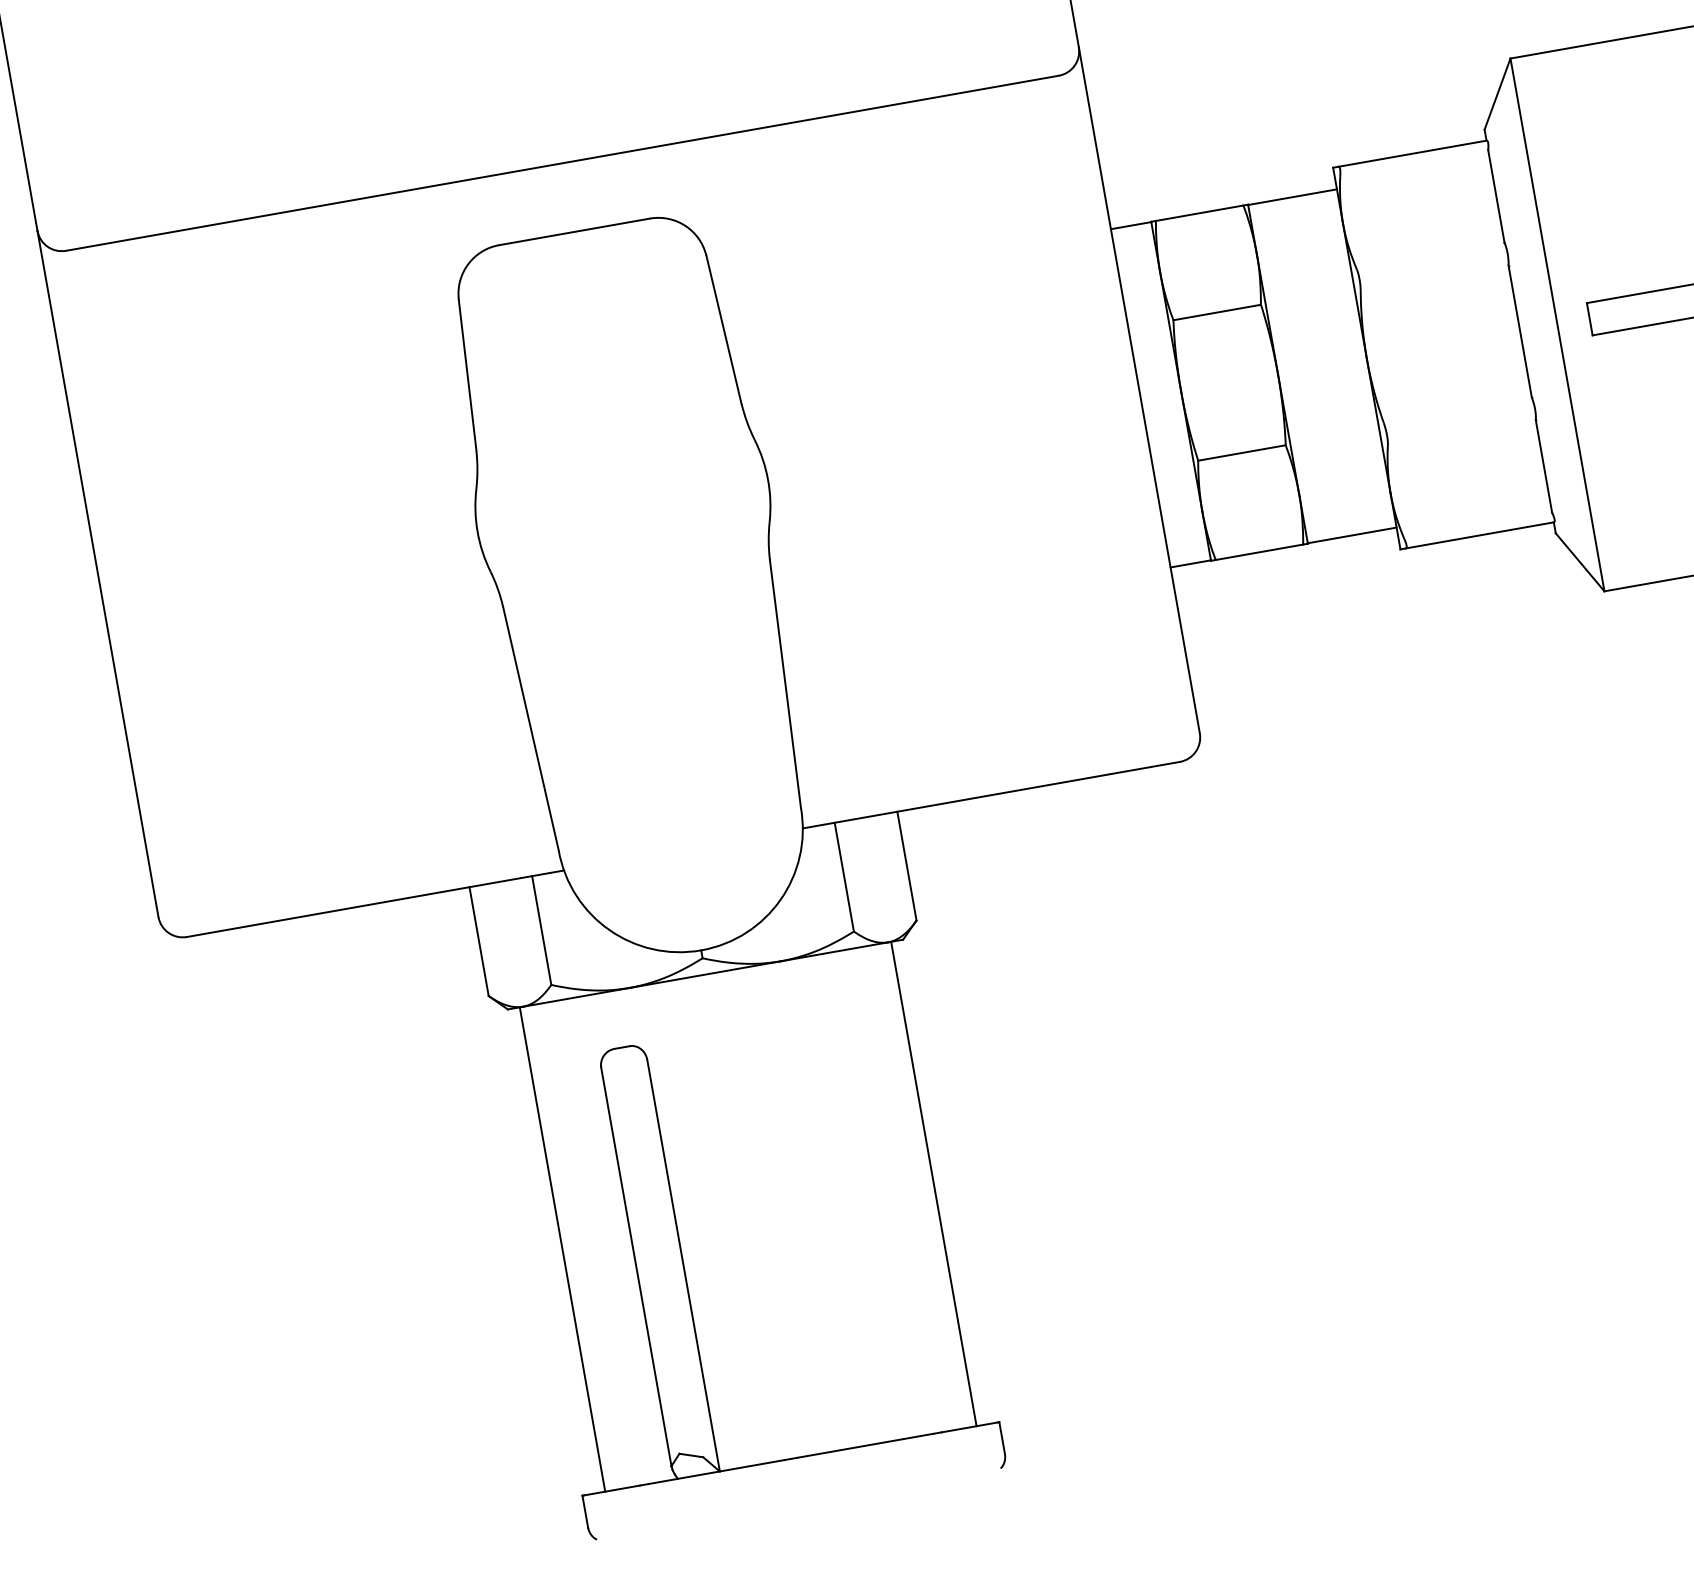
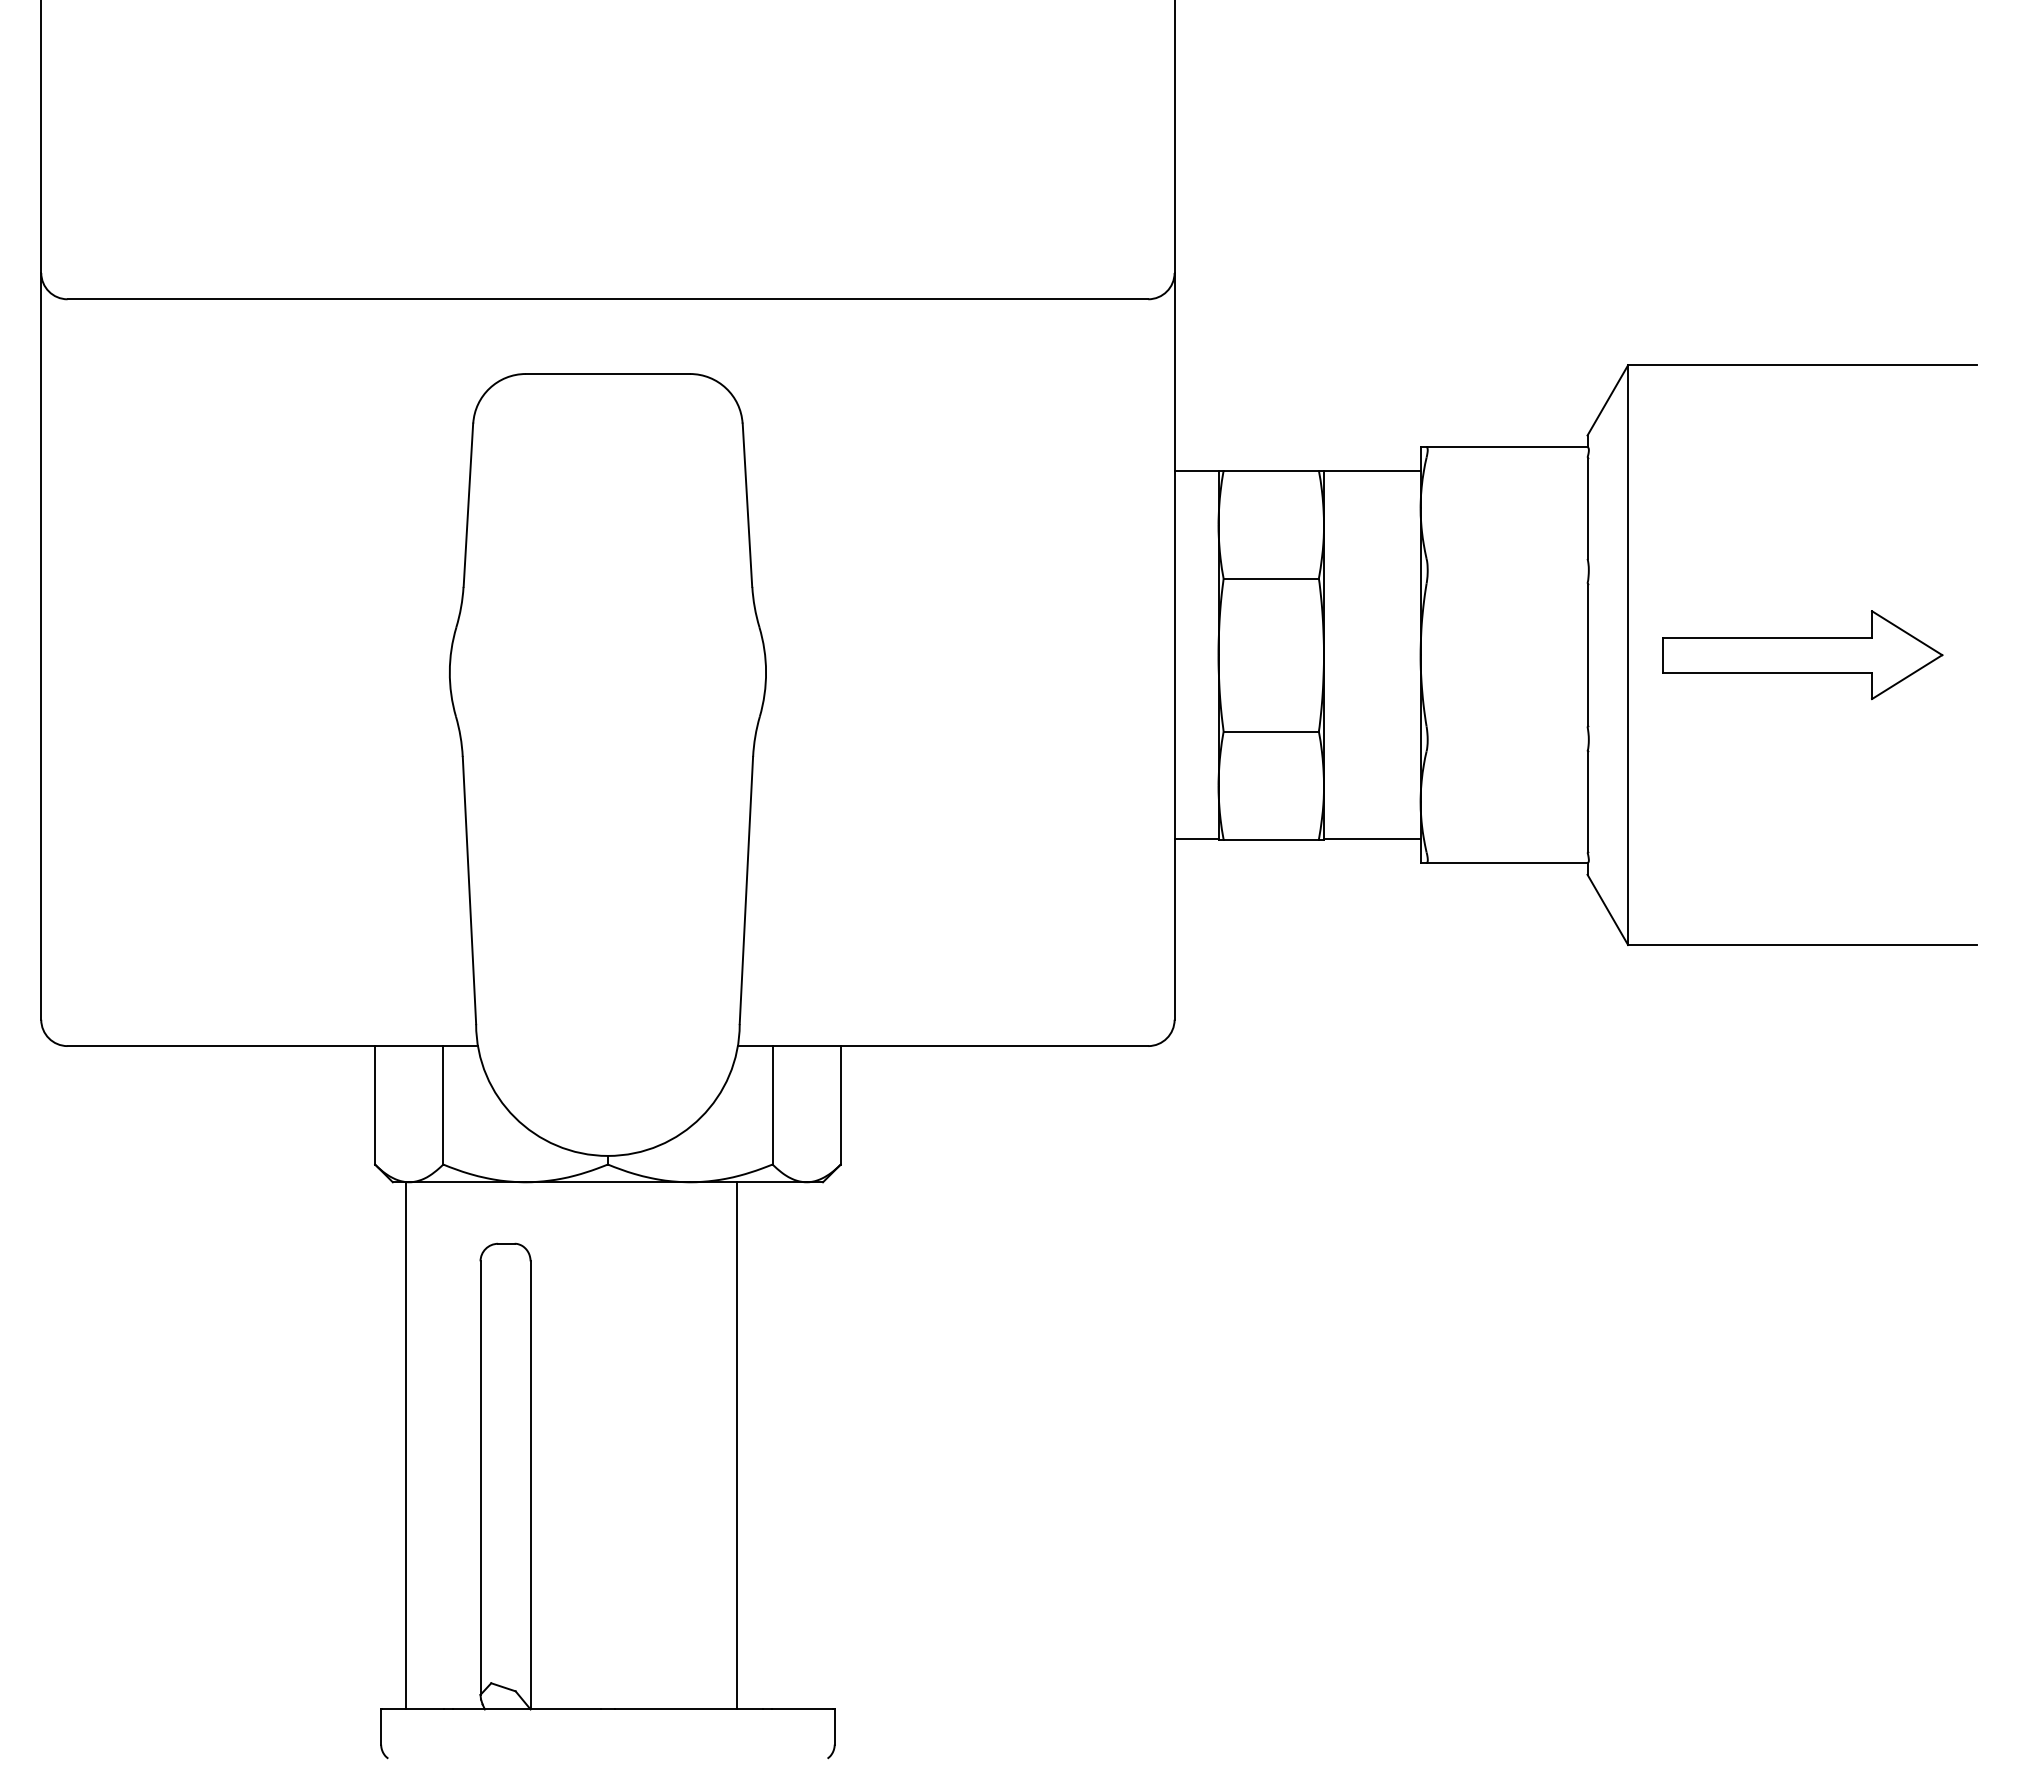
line: (934, 1183) -> (737, 1445), moved

